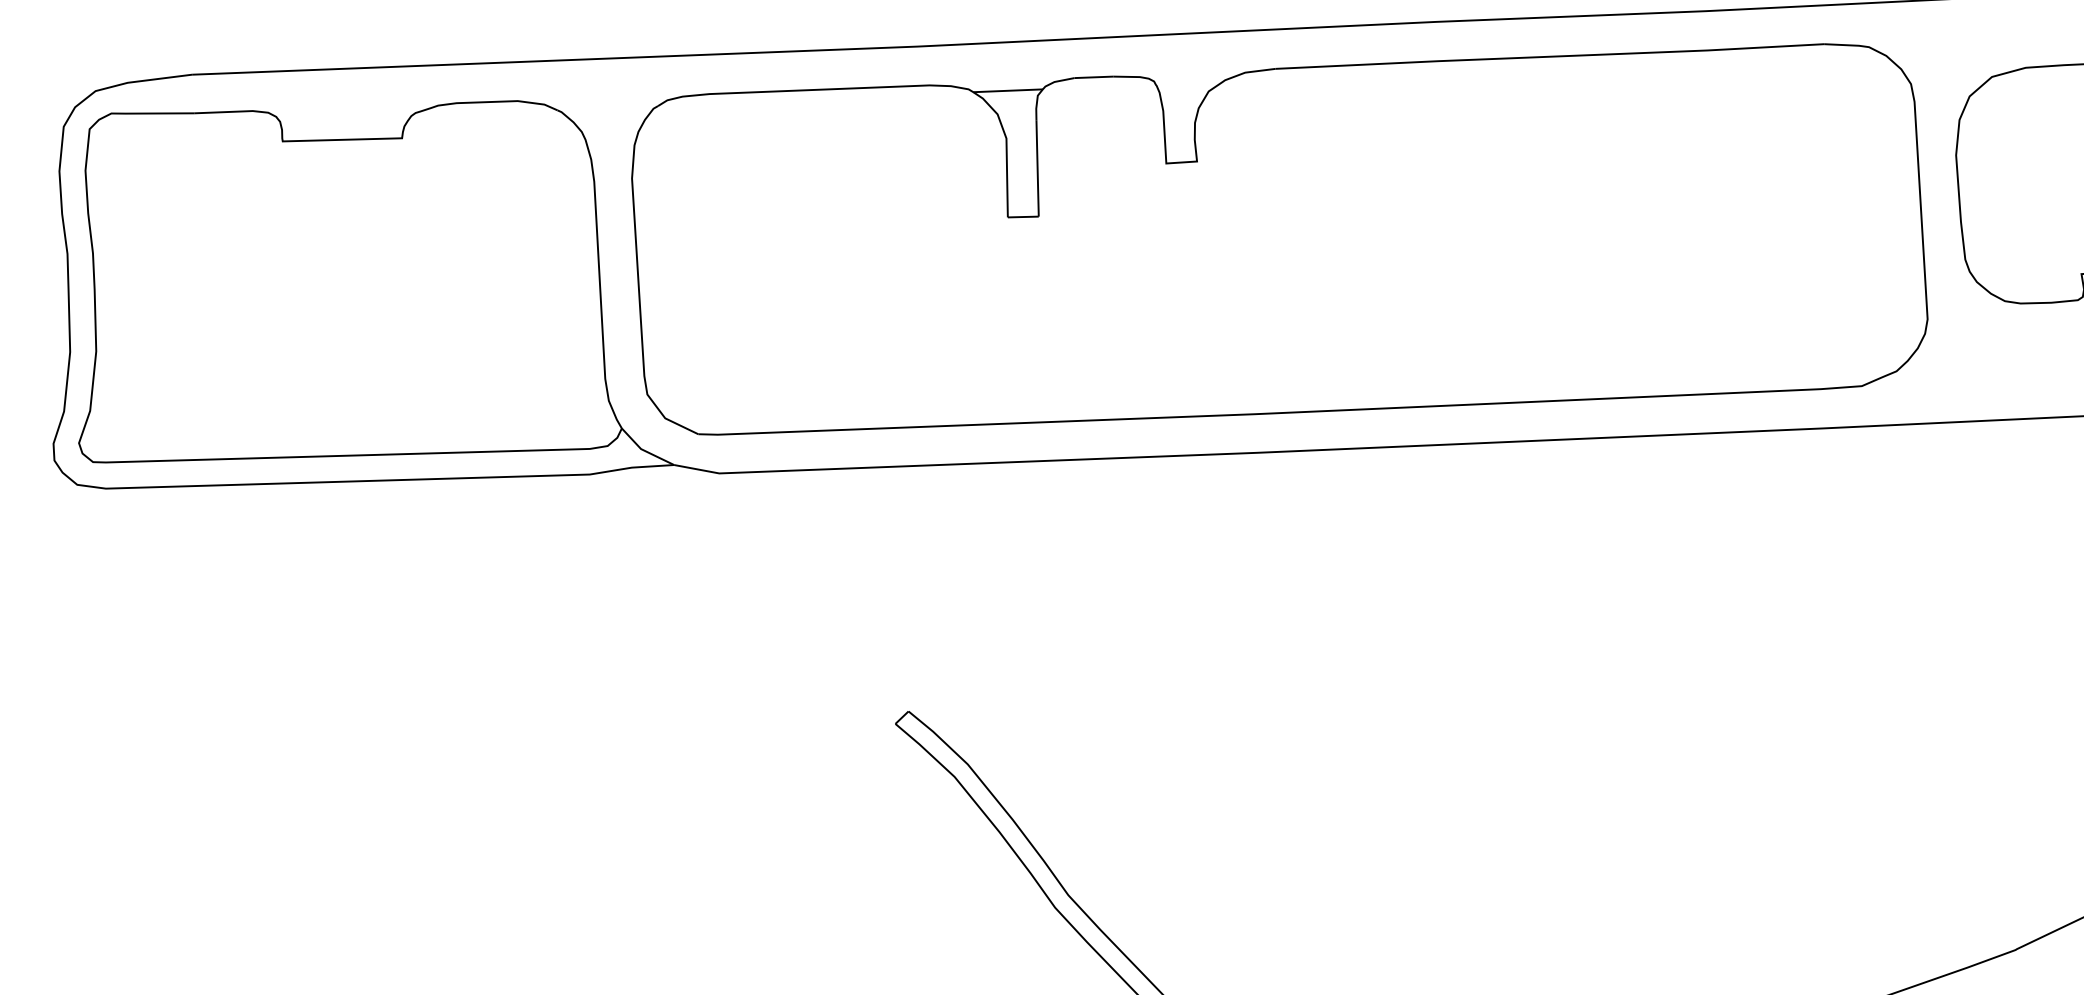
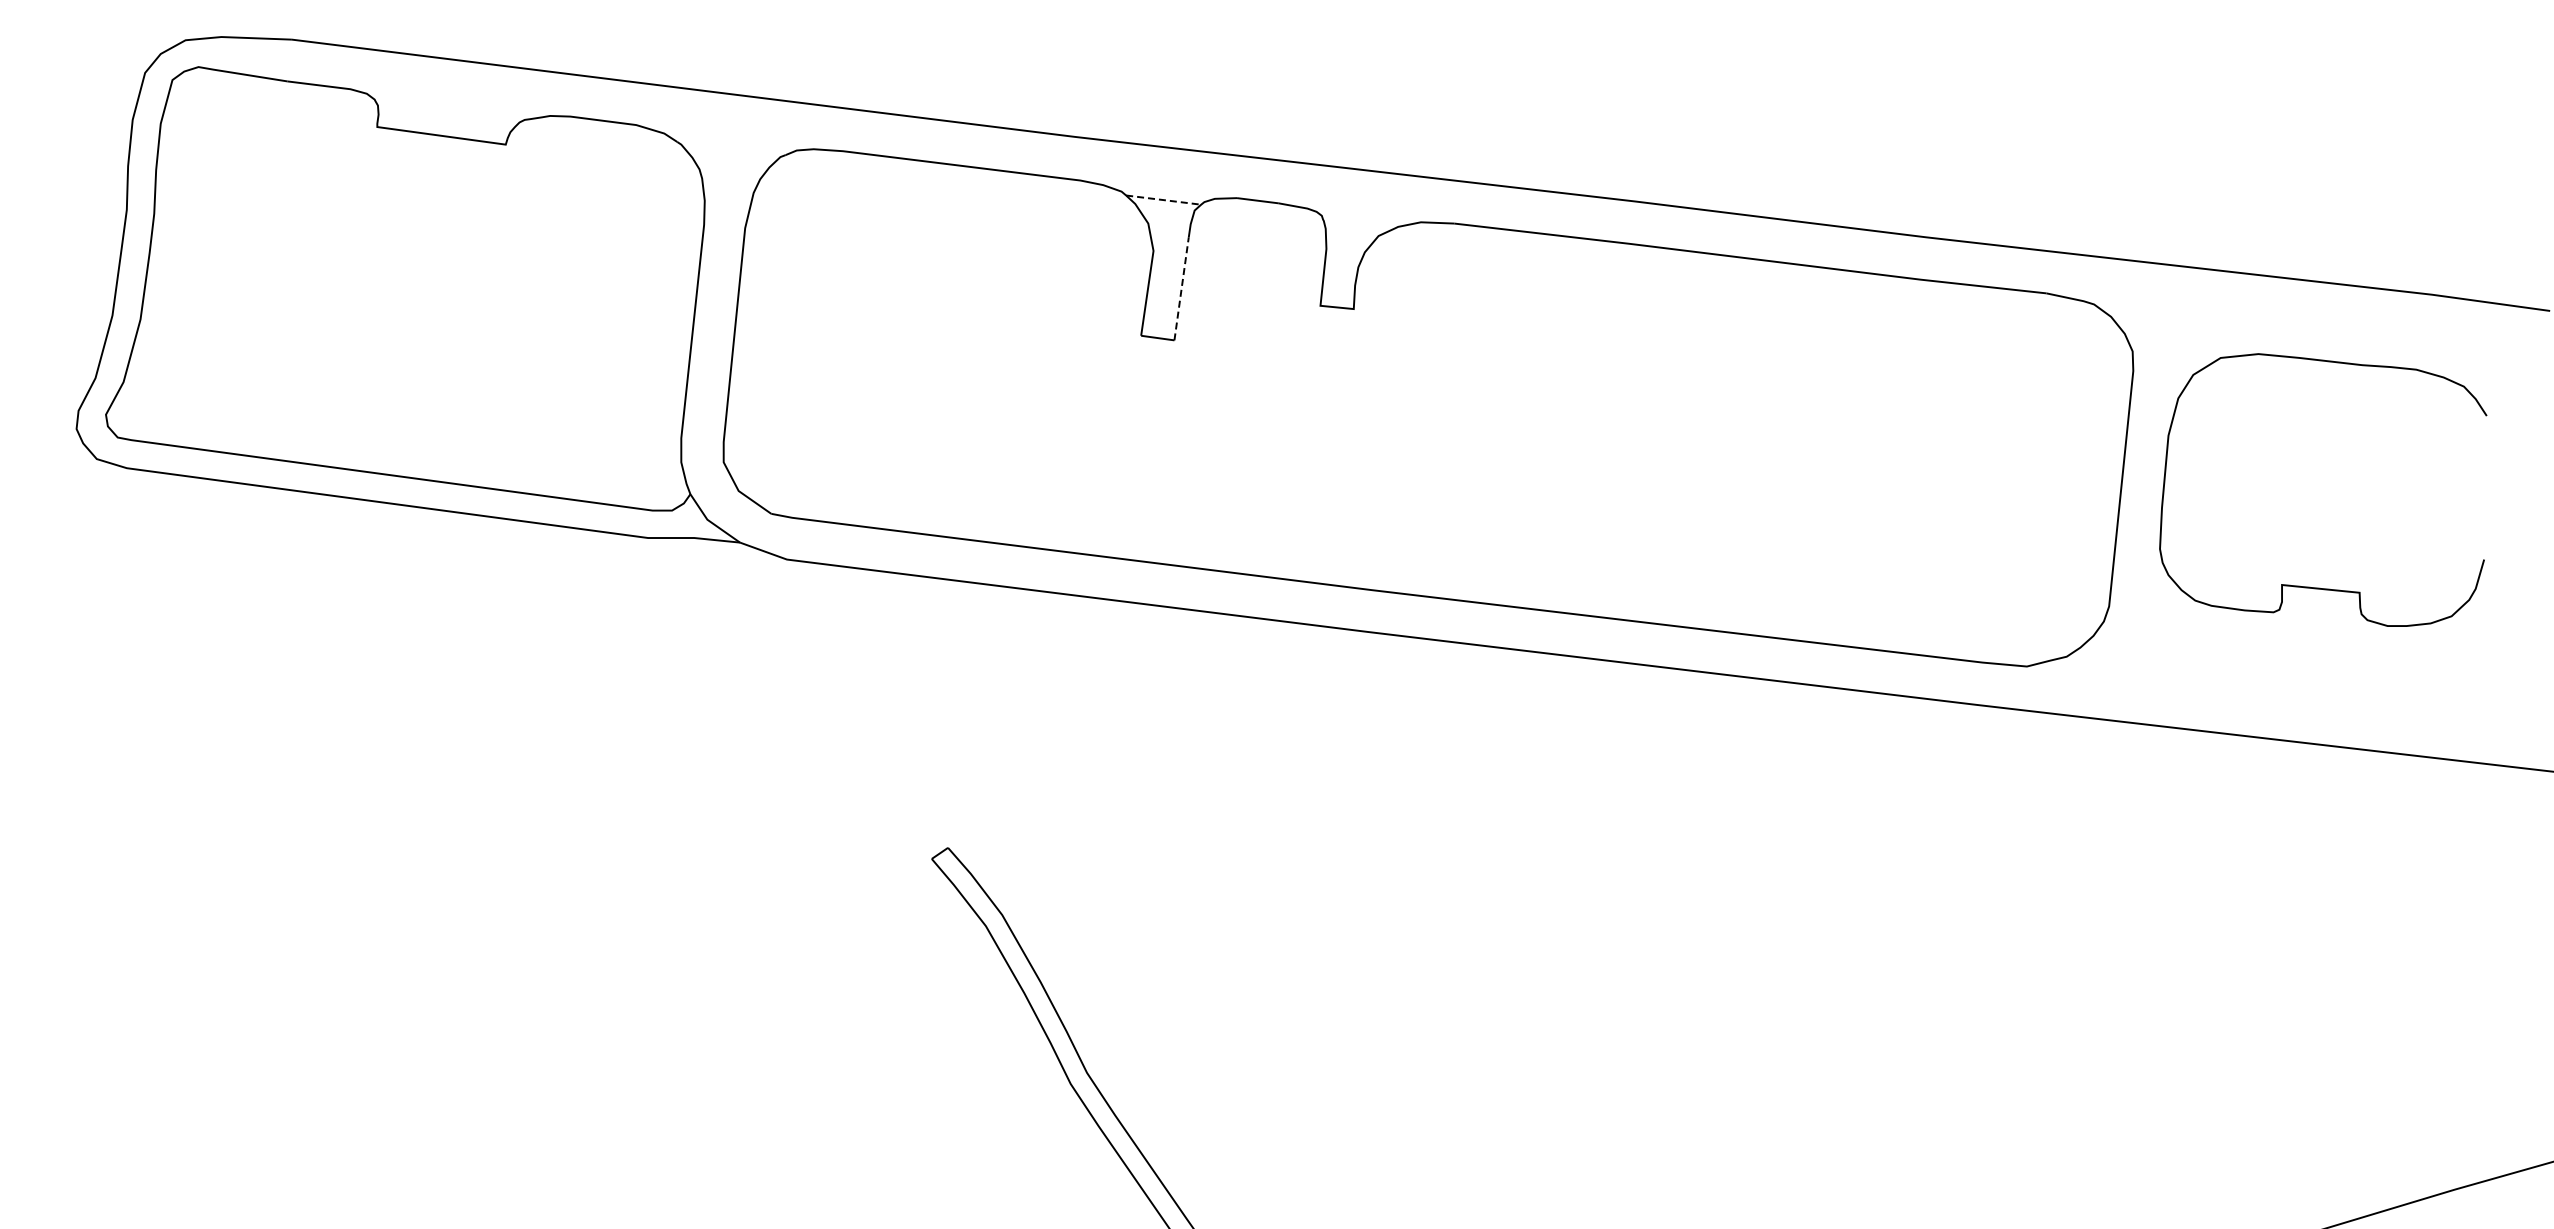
line: (1008, 91) -> (1163, 200), solid -> dashed
line: (1037, 168) -> (1181, 288), solid -> dashed

